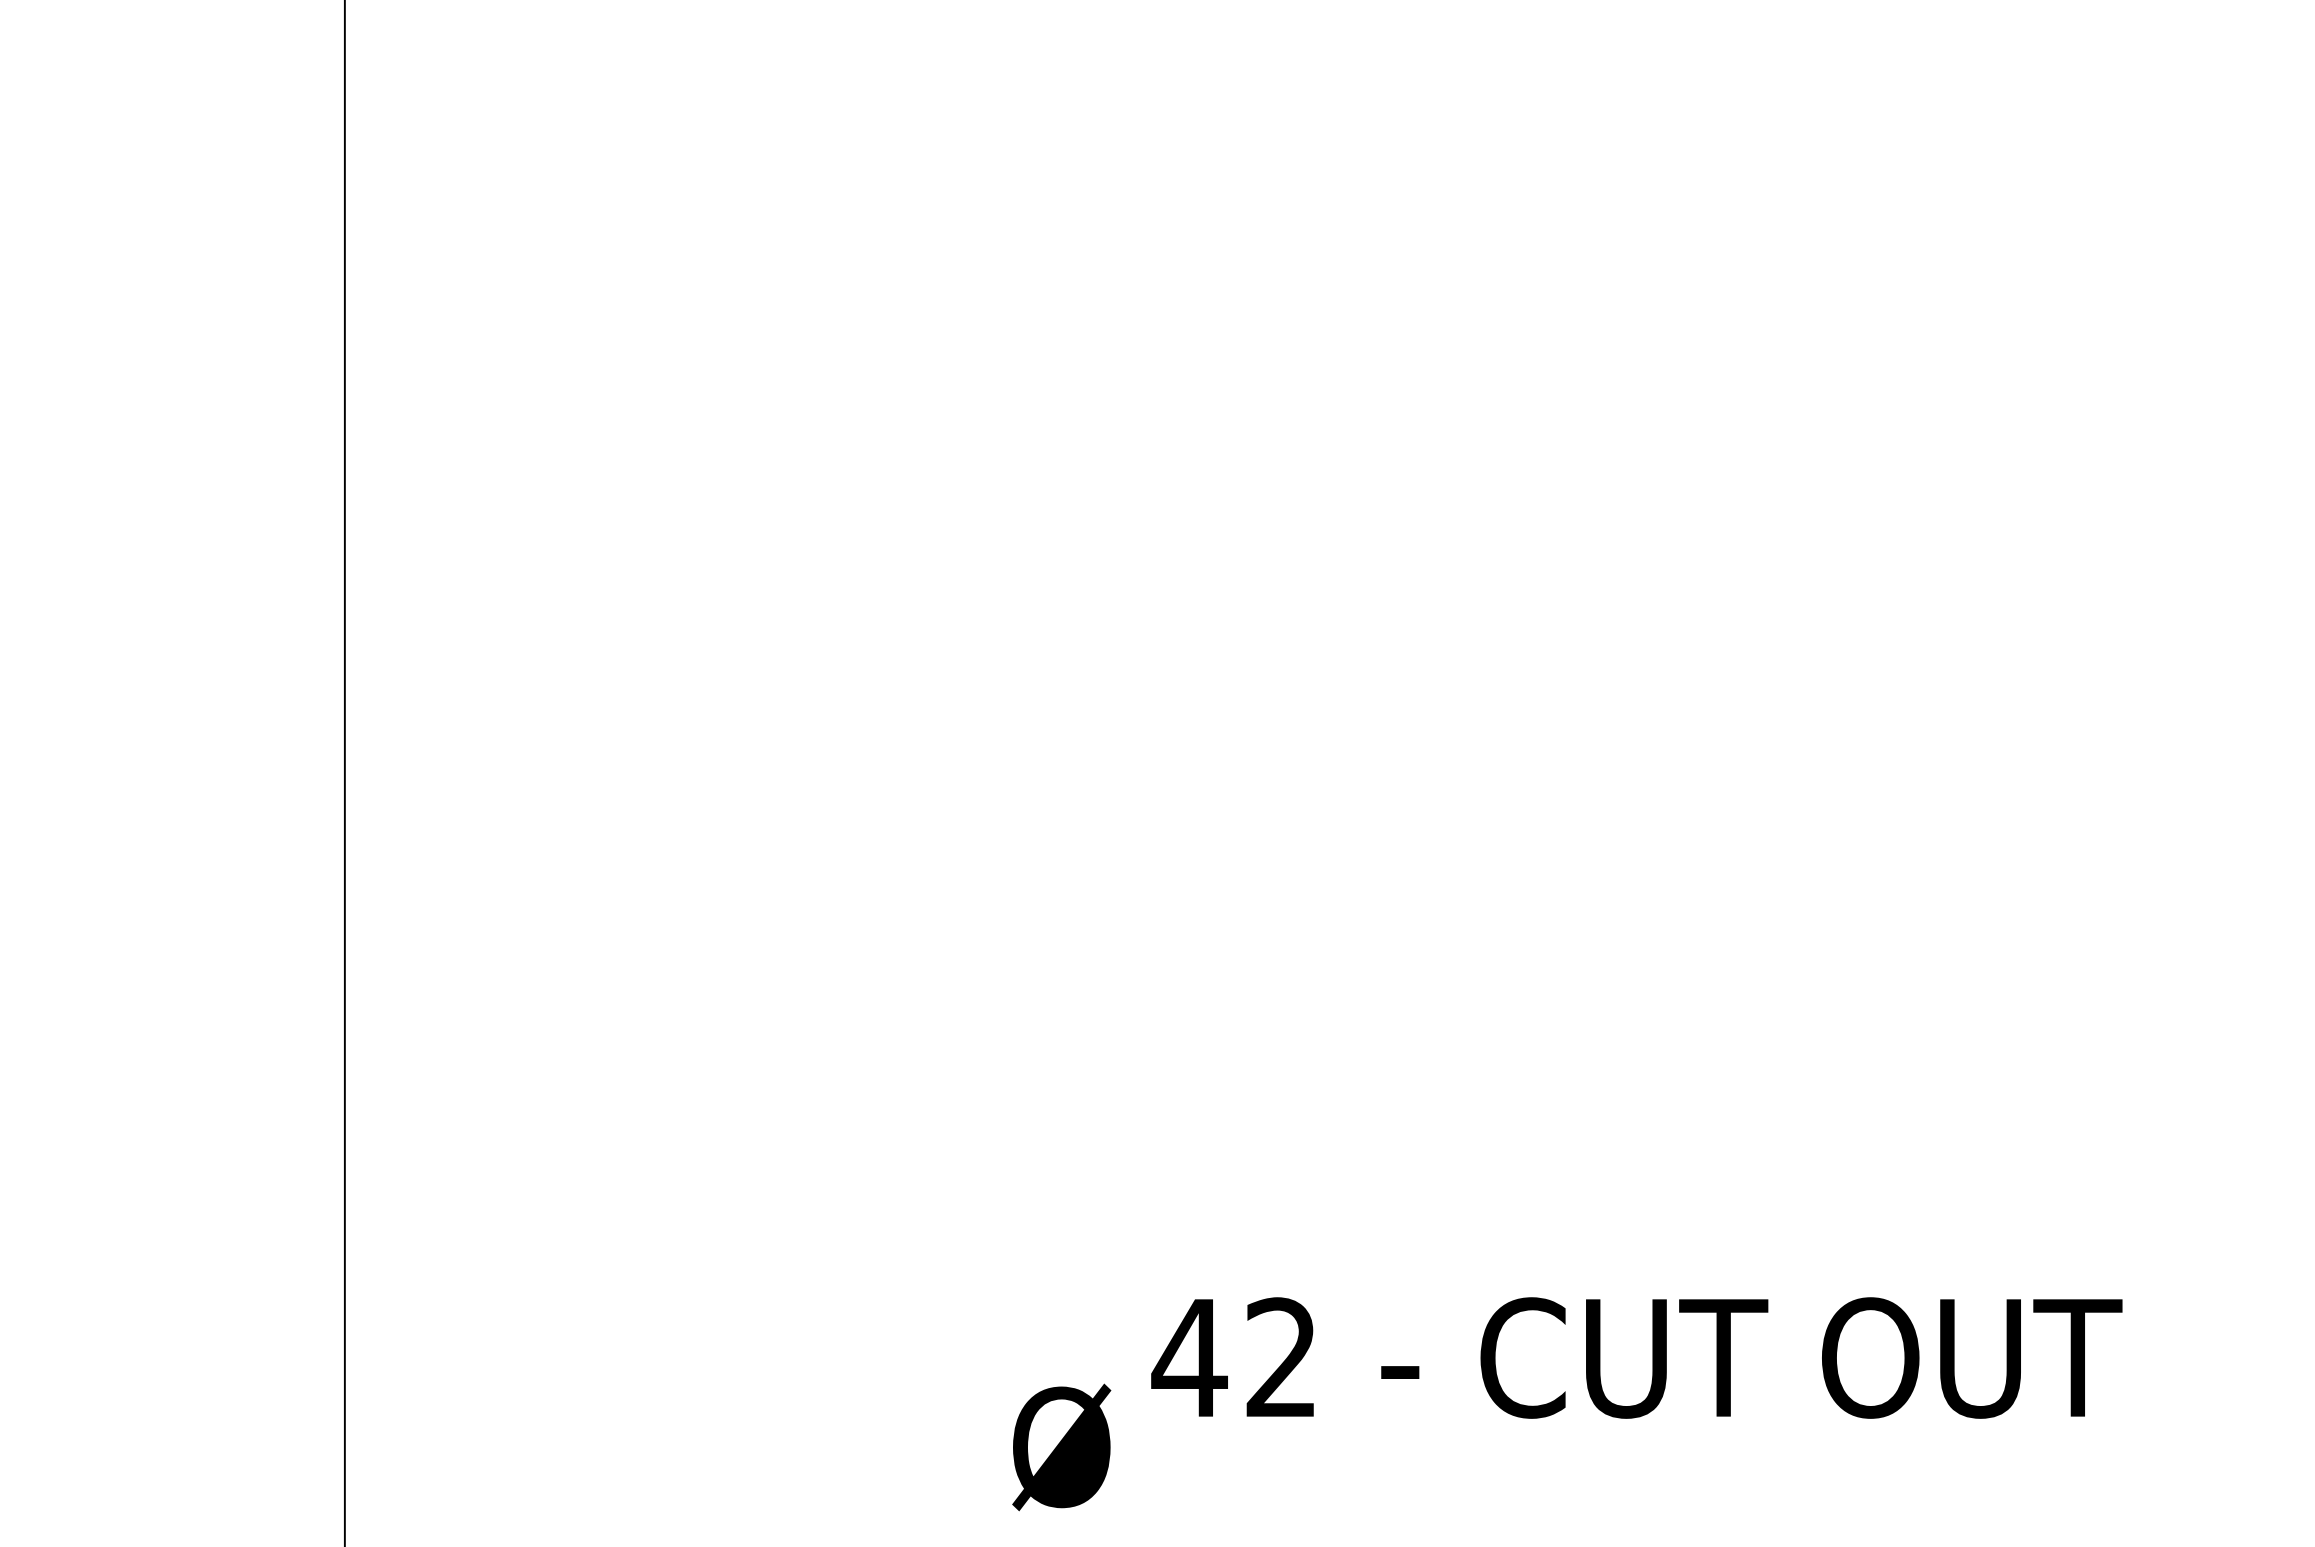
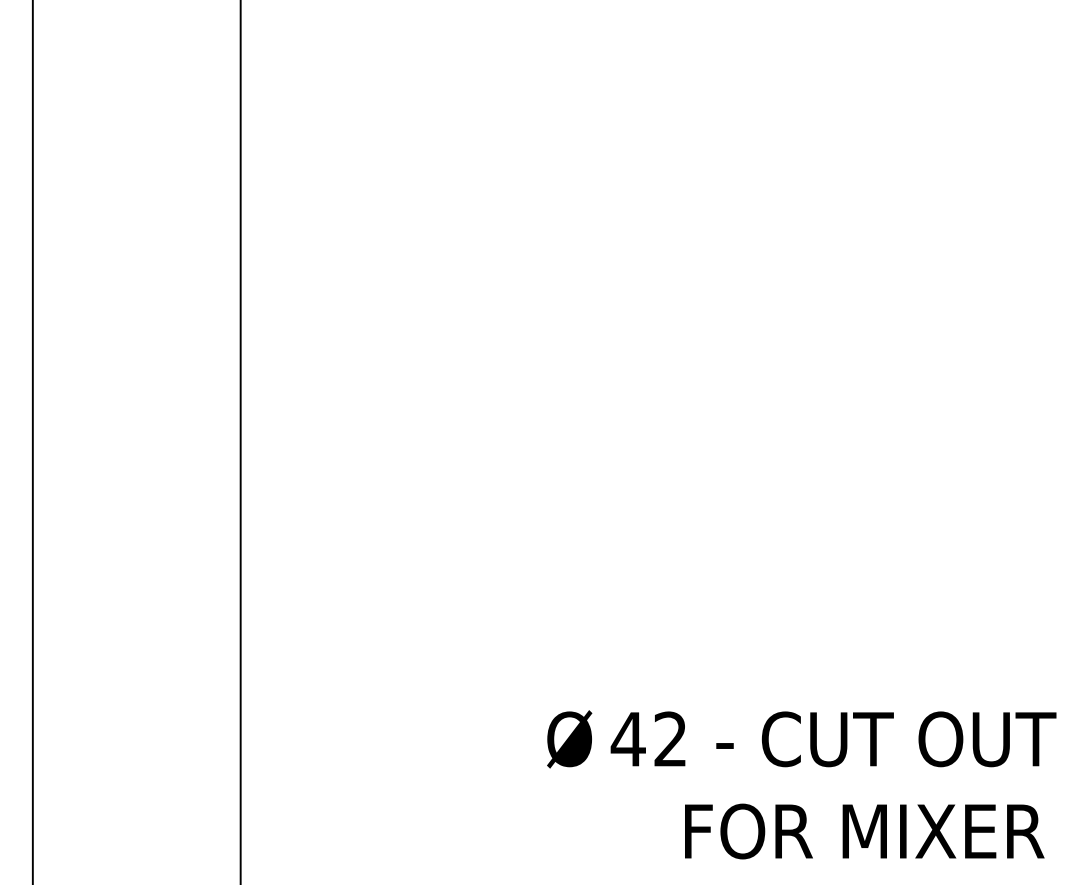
text: (1636, 1358) -> (833, 739), moved

